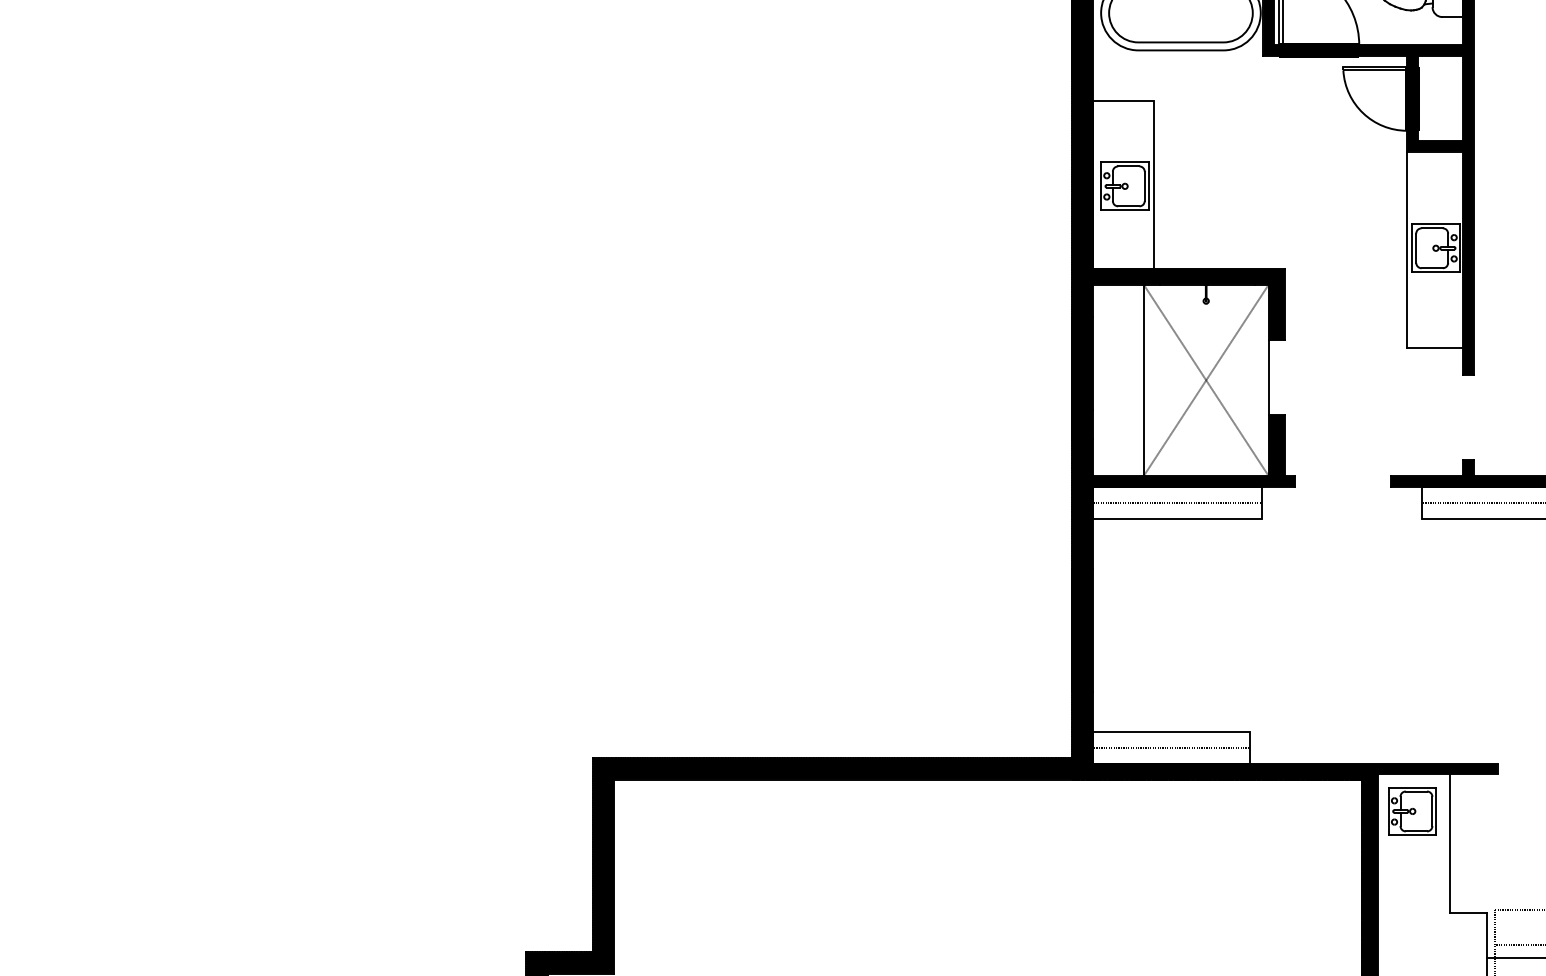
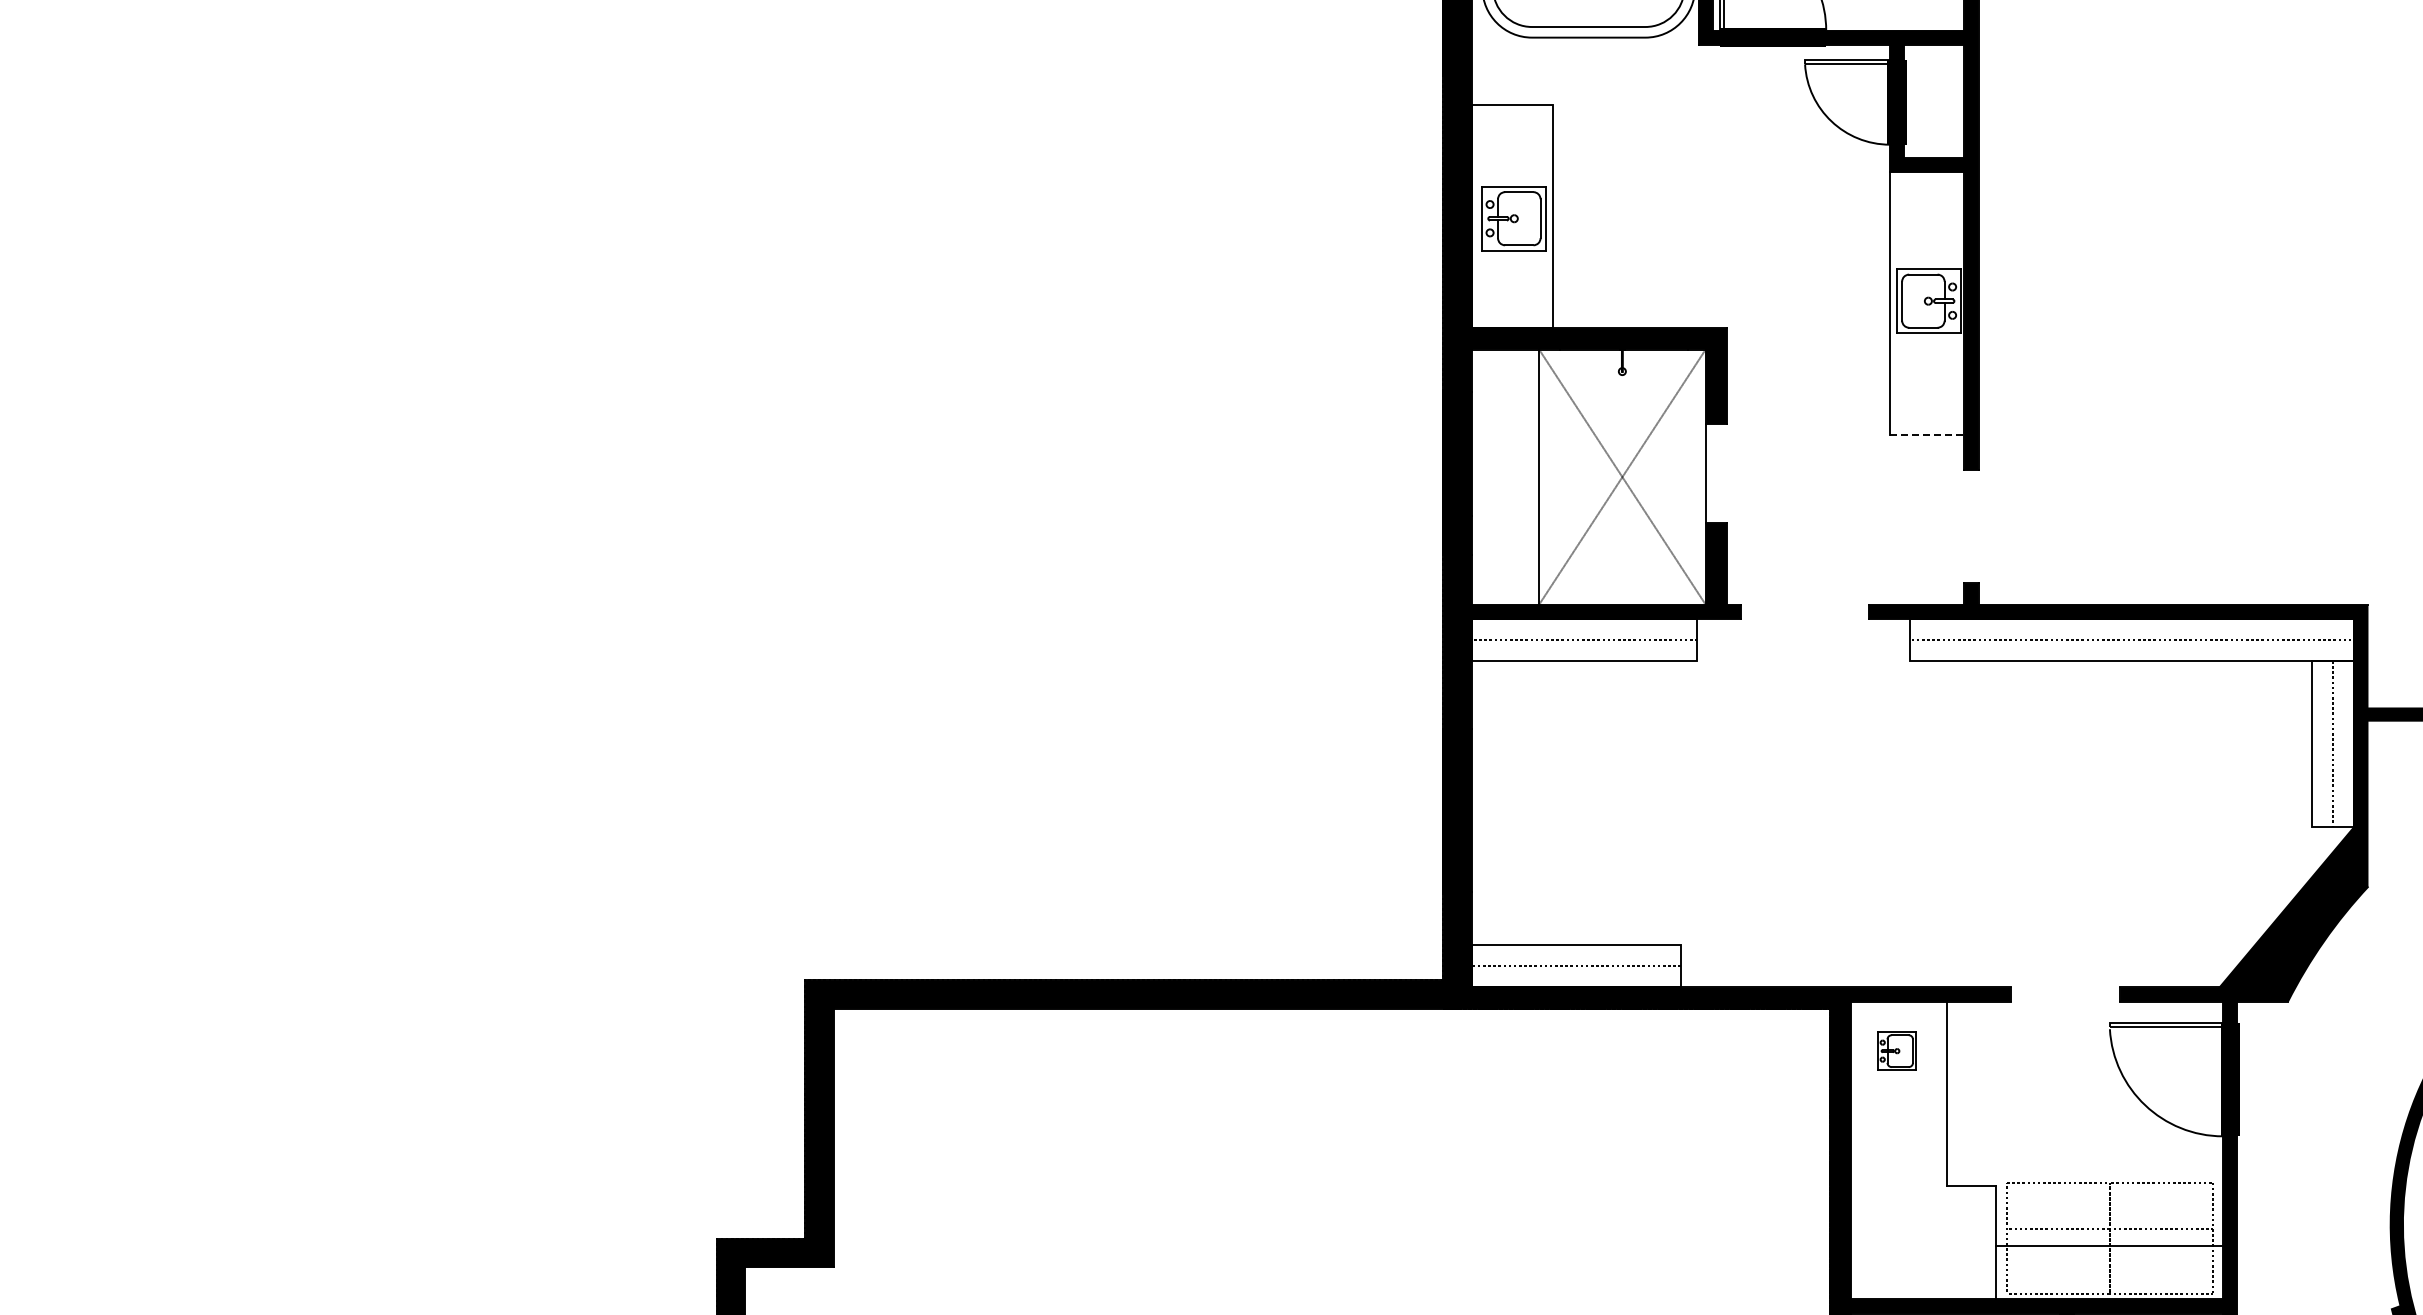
line: (1435, 348) -> (1927, 434), solid -> dashed
part: (1412, 810) -> (1896, 1050), size x0.6

